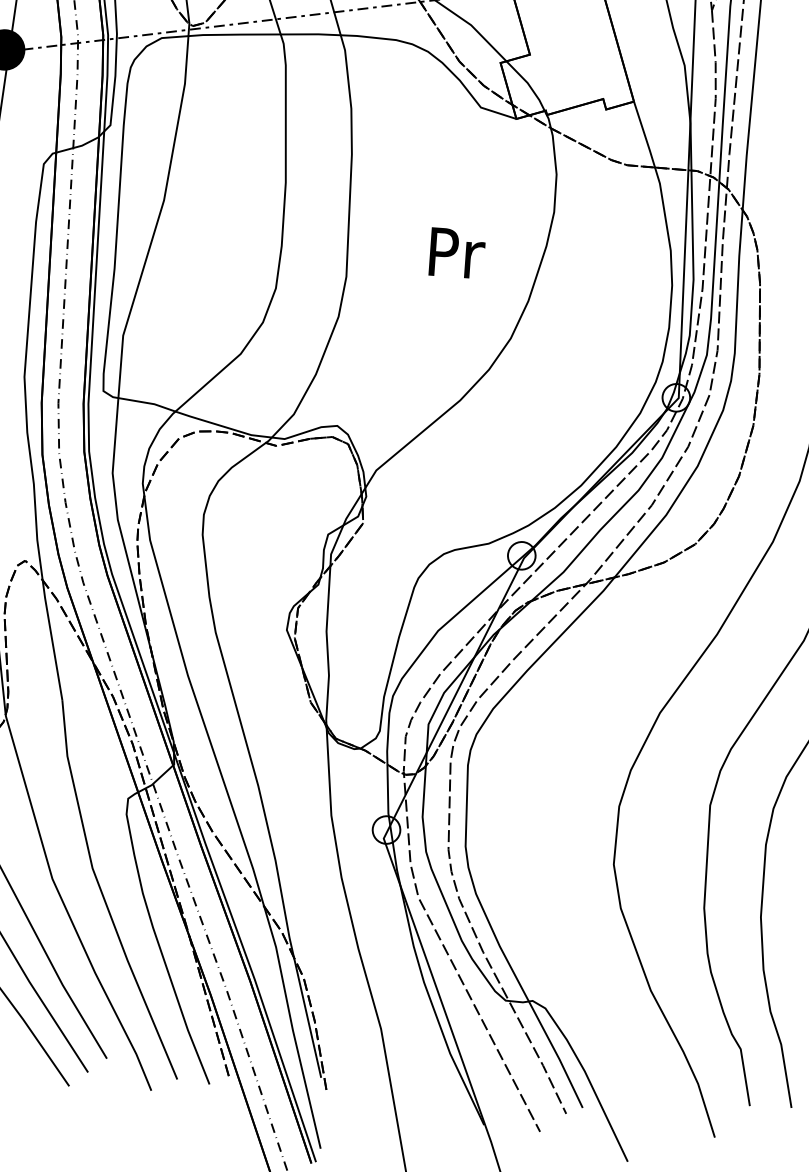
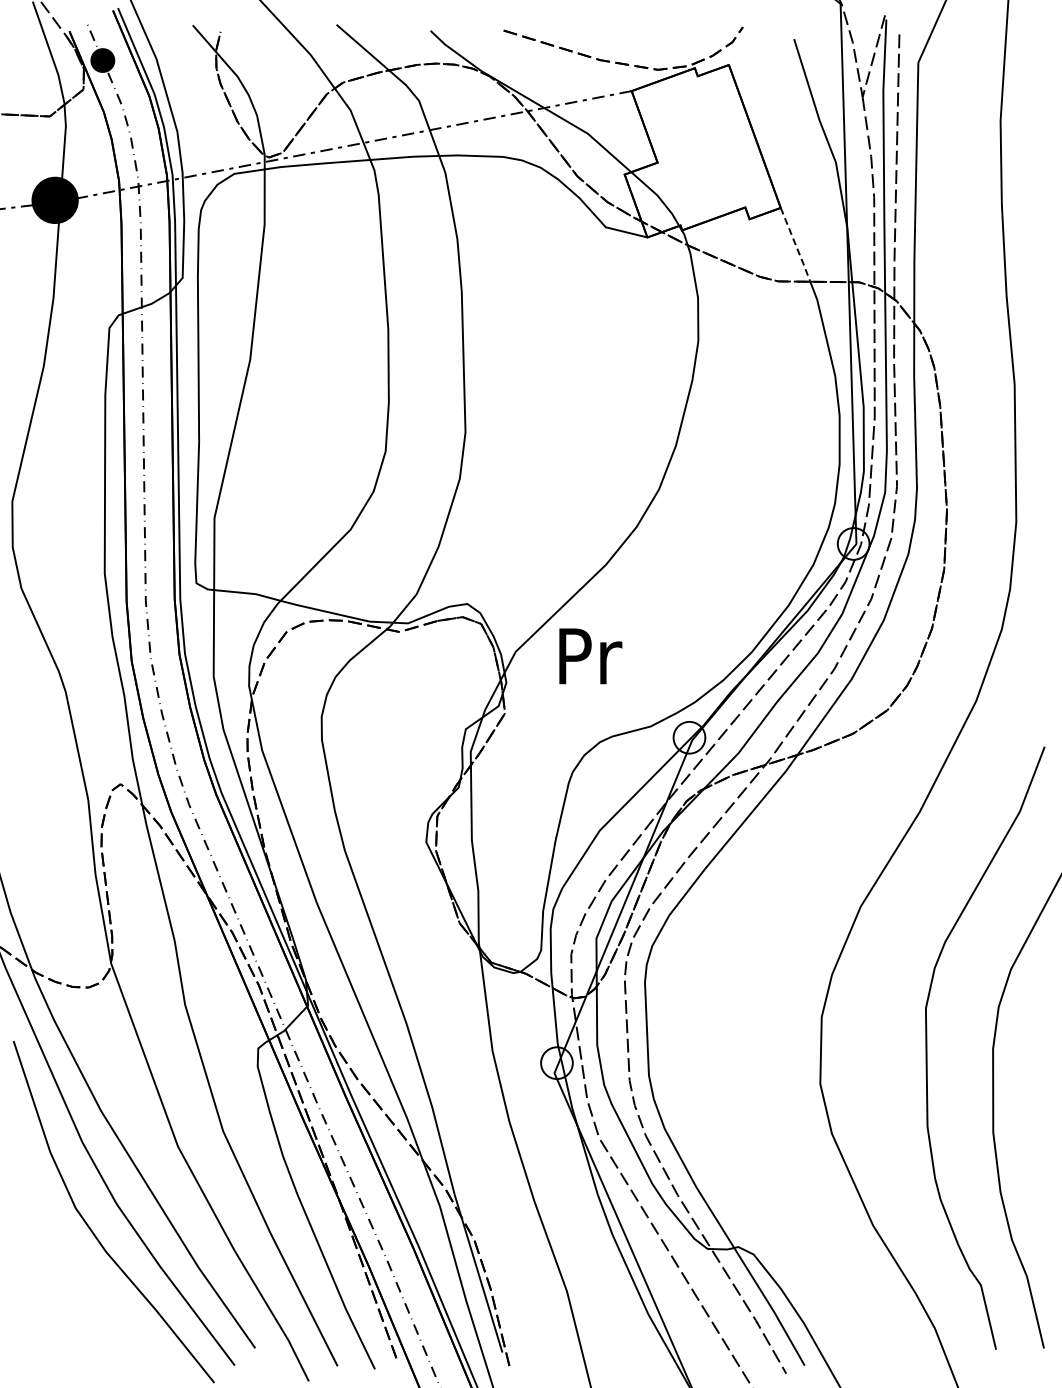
line: (645, 135) -> (796, 245), solid -> dashed
text: (457, 253) -> (590, 656), moved

